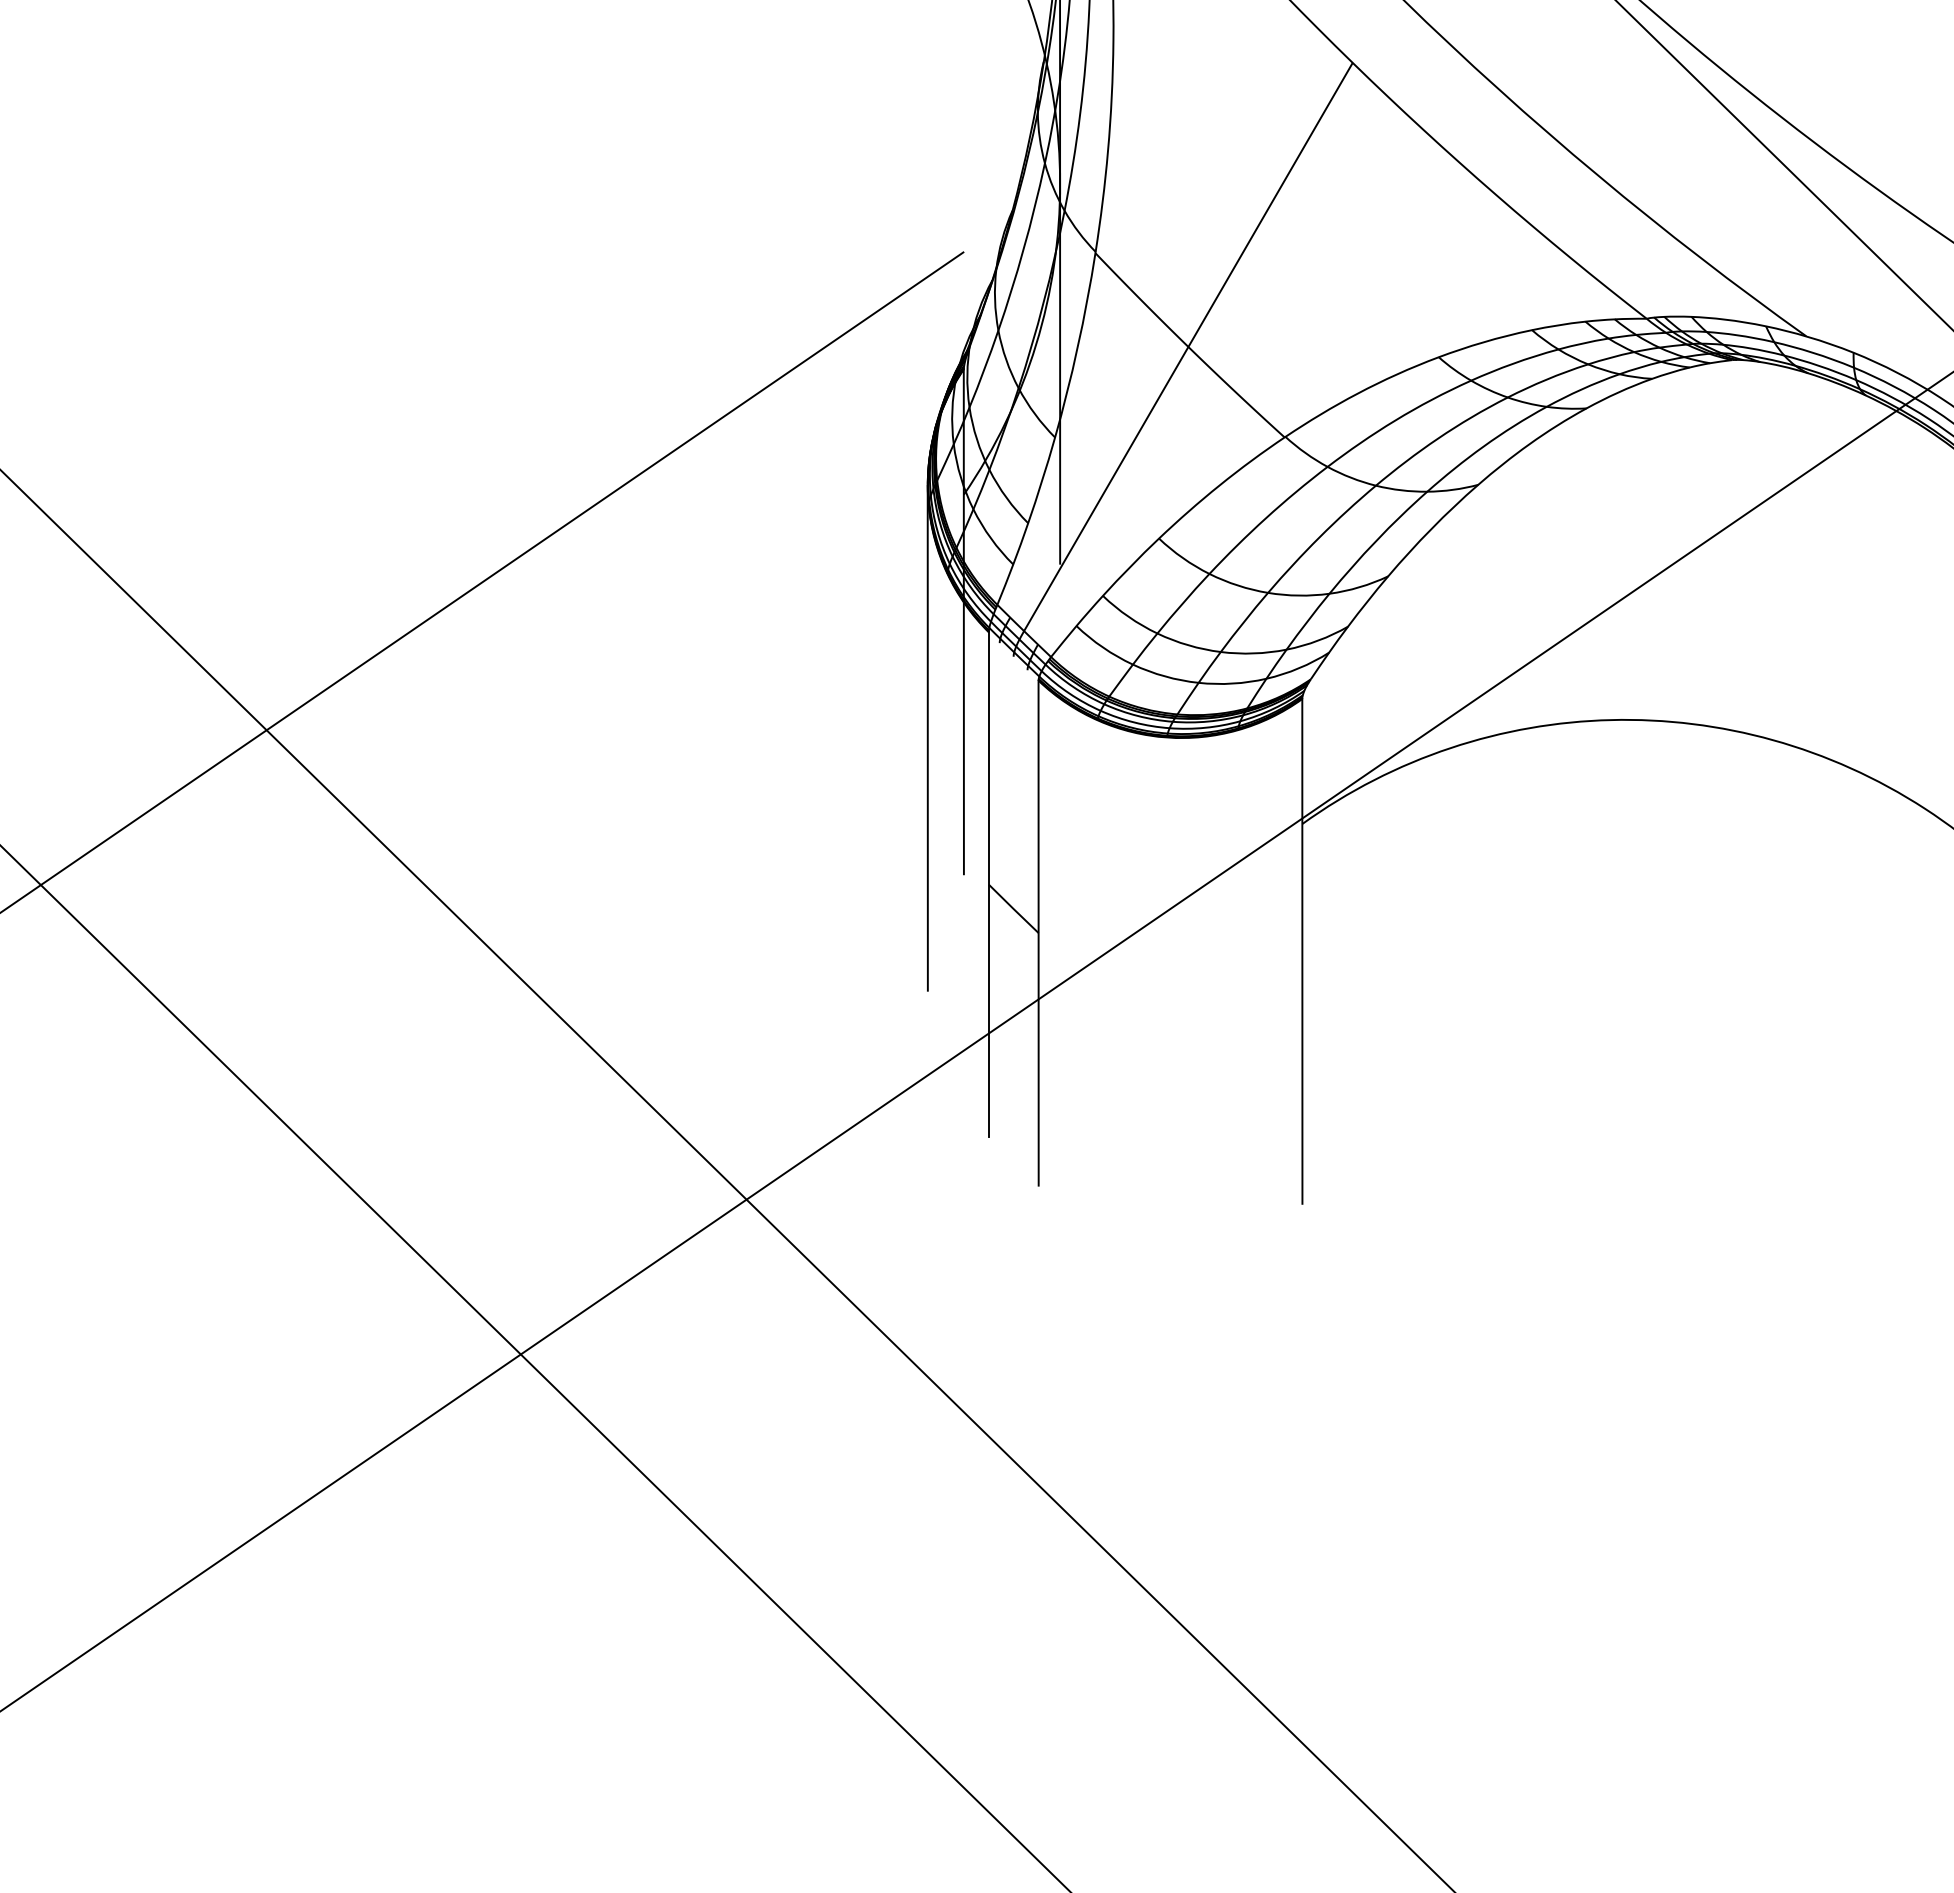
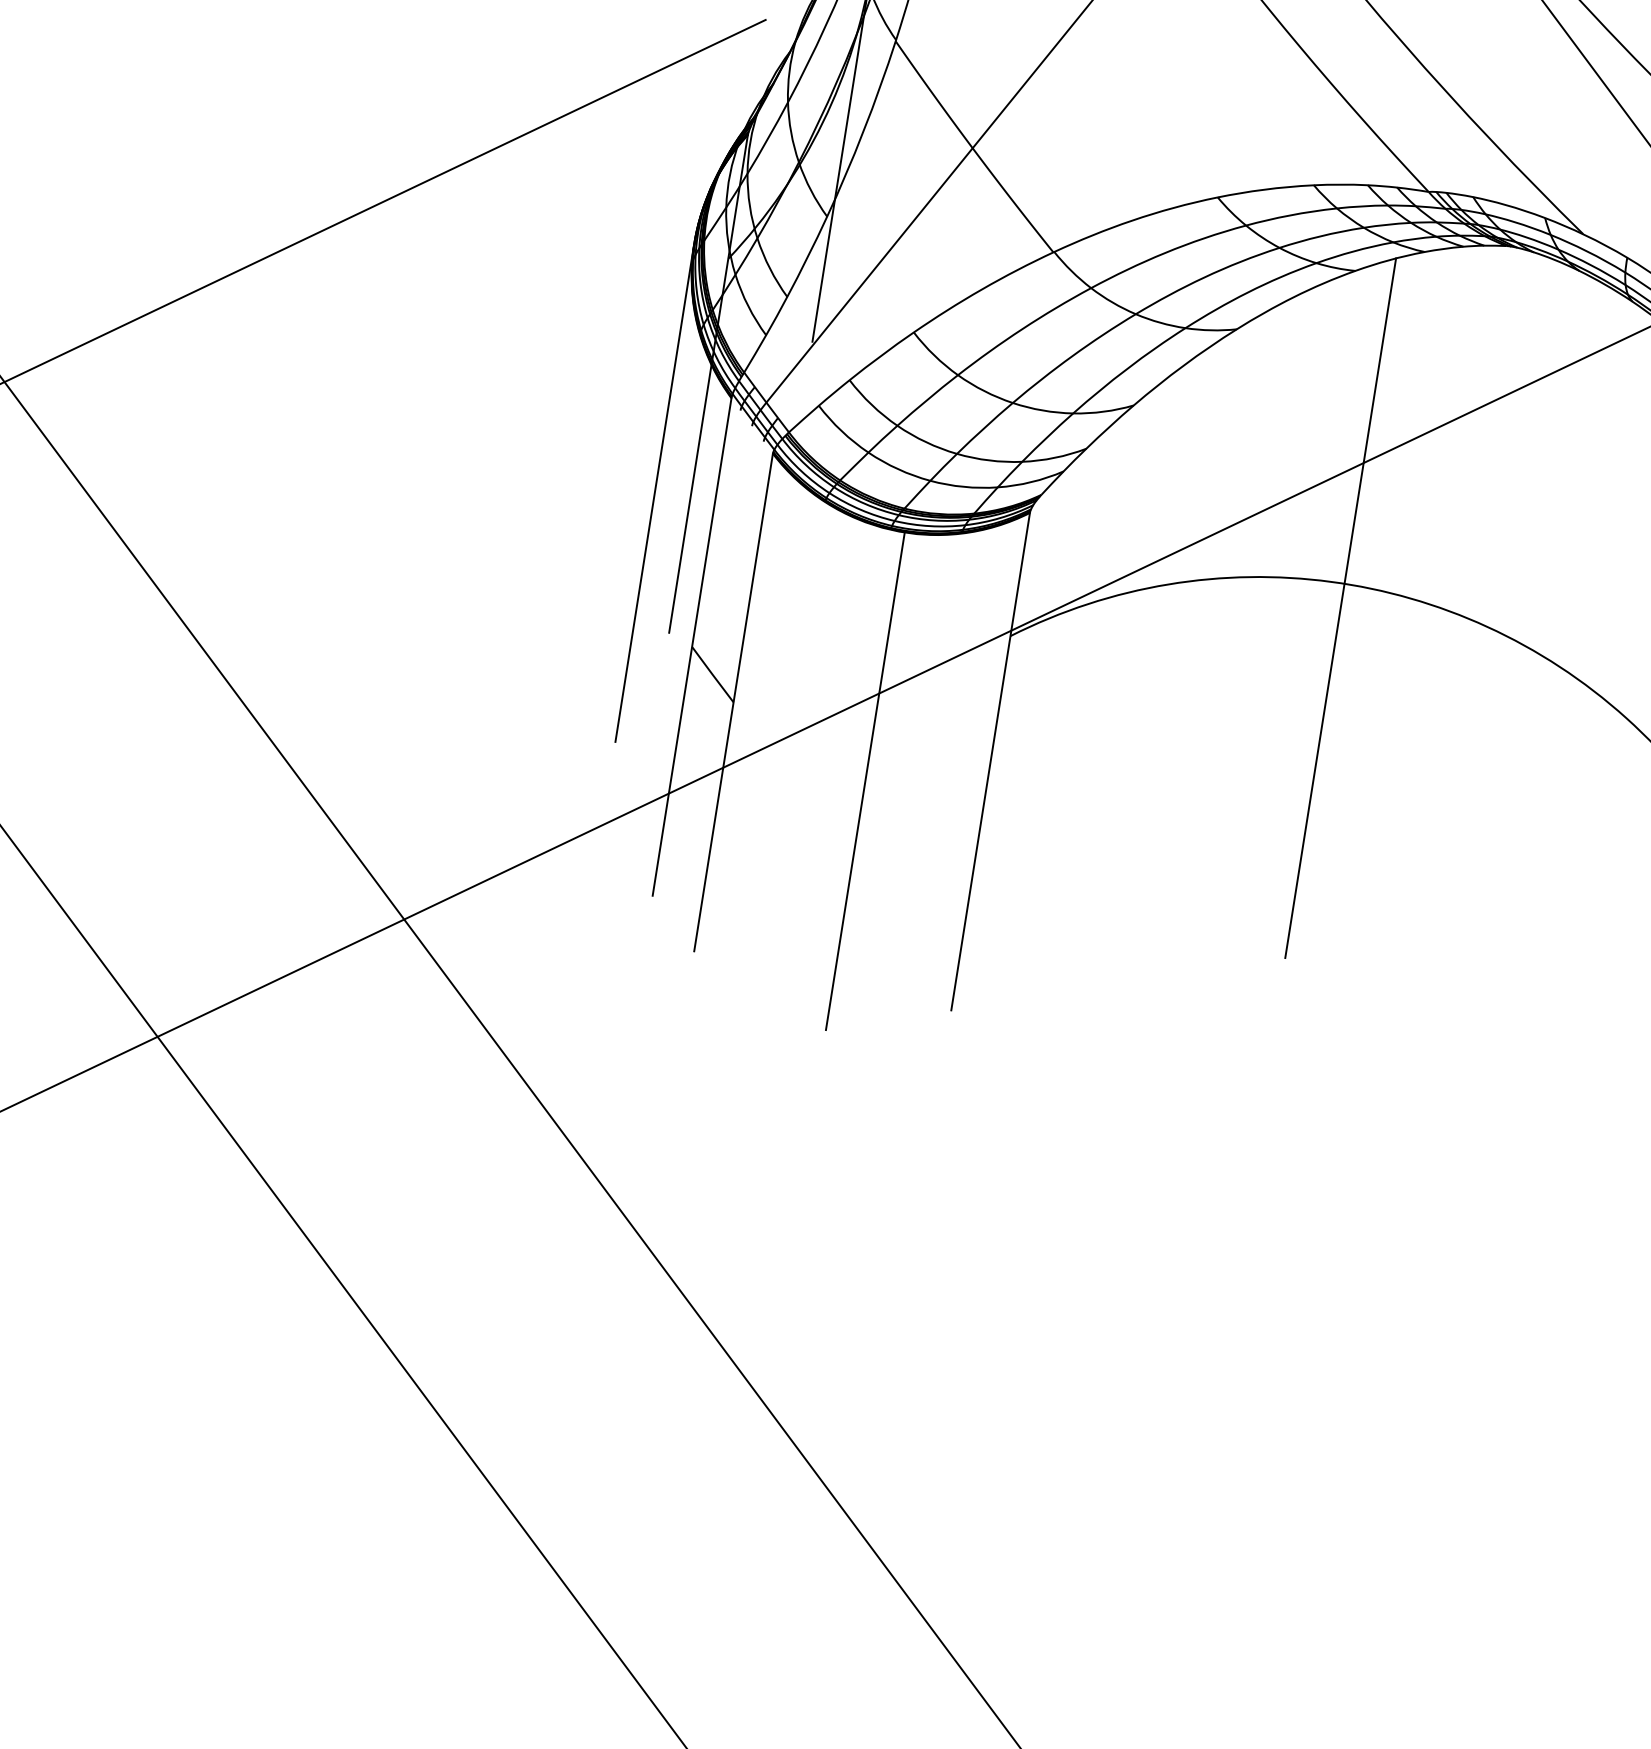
line: (1624, 744) -> (1340, 608), added
line: (1181, 990) -> (865, 781), added

